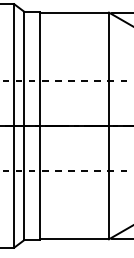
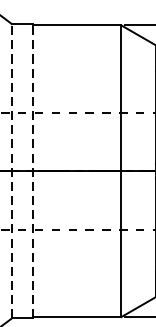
line: (24, 125) -> (12, 170), solid -> dashed
line: (40, 125) -> (33, 170), solid -> dashed

